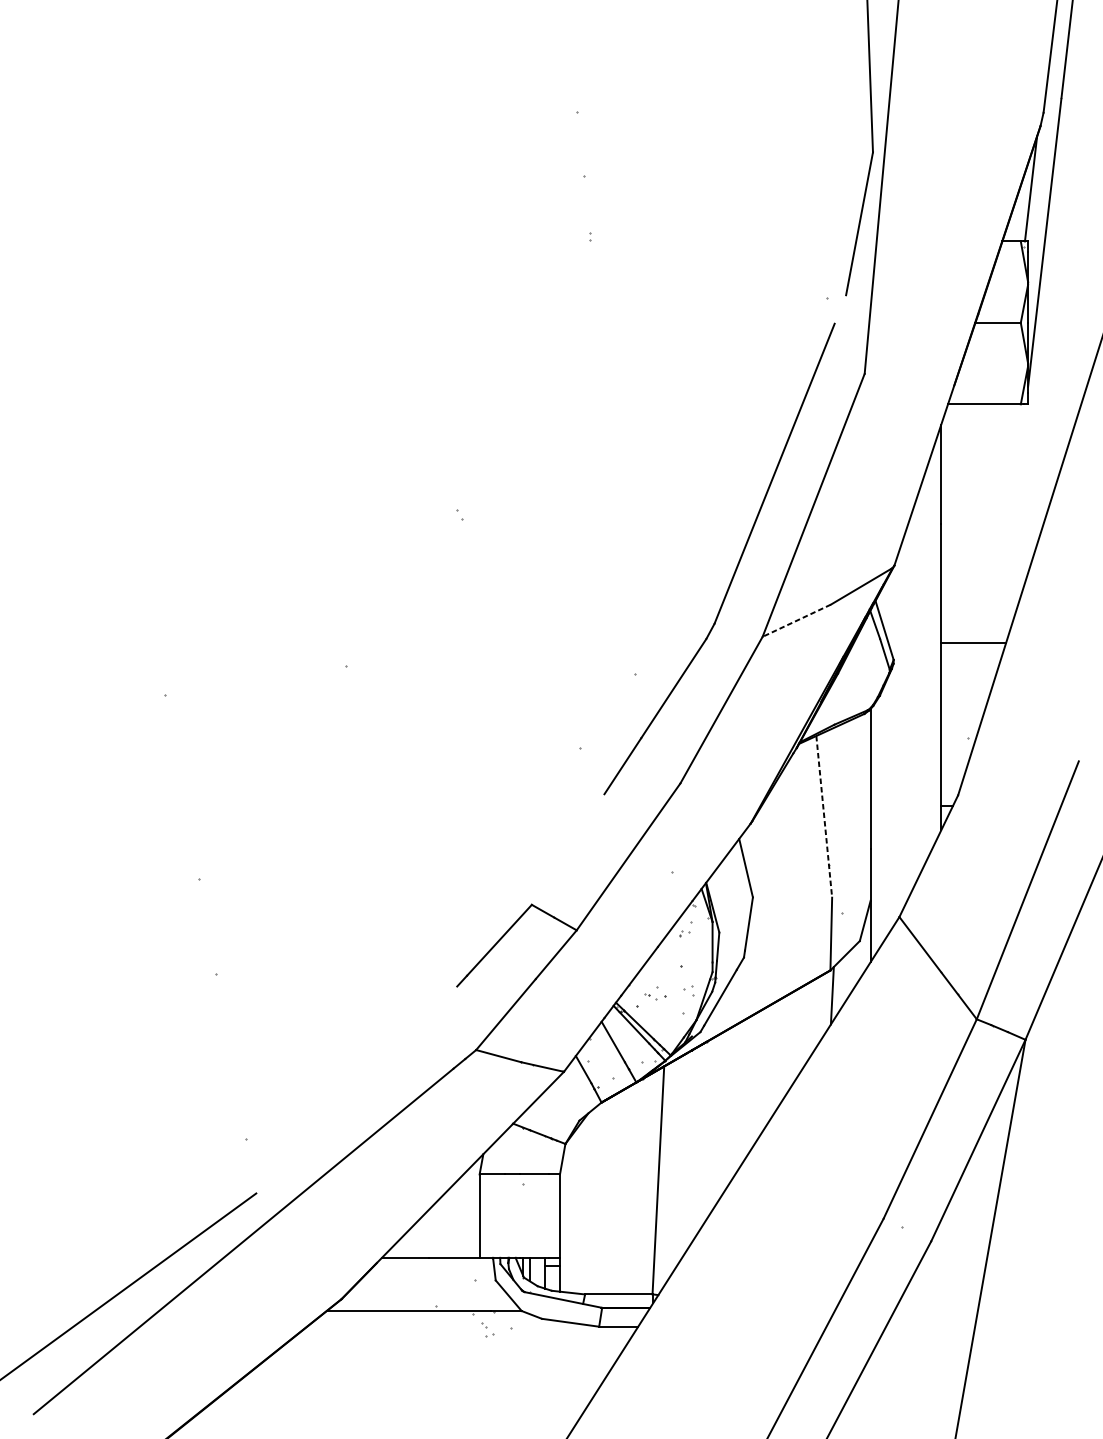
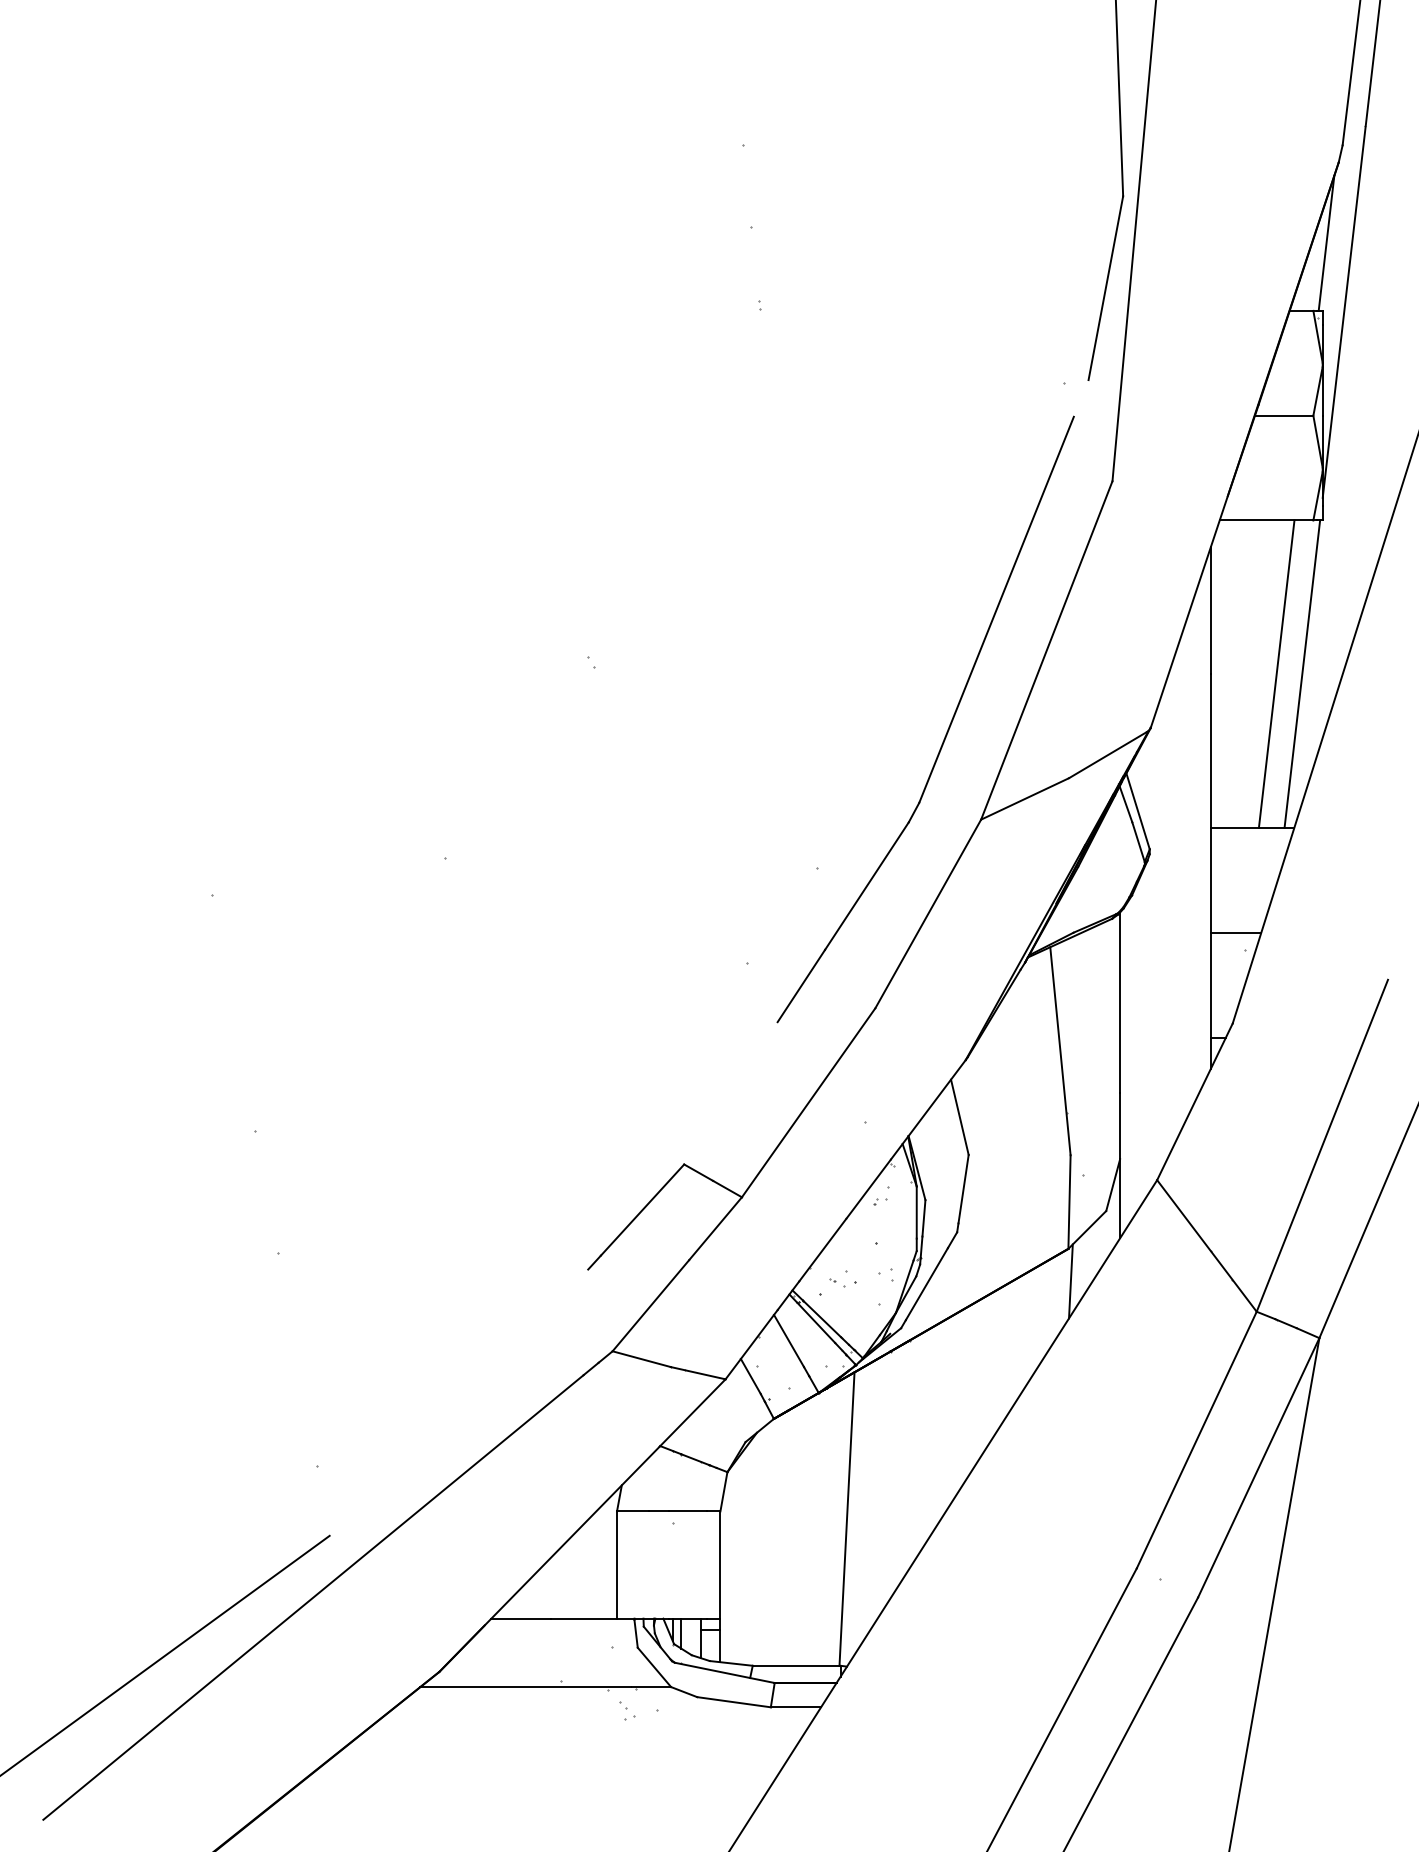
line: (992, 523) -> (1276, 673), added
line: (1012, 523) -> (1302, 673), added
line: (797, 620) -> (1025, 798), dashed -> solid
line: (960, 724) -> (1235, 932), added
line: (824, 817) -> (1060, 1051), dashed -> solid

